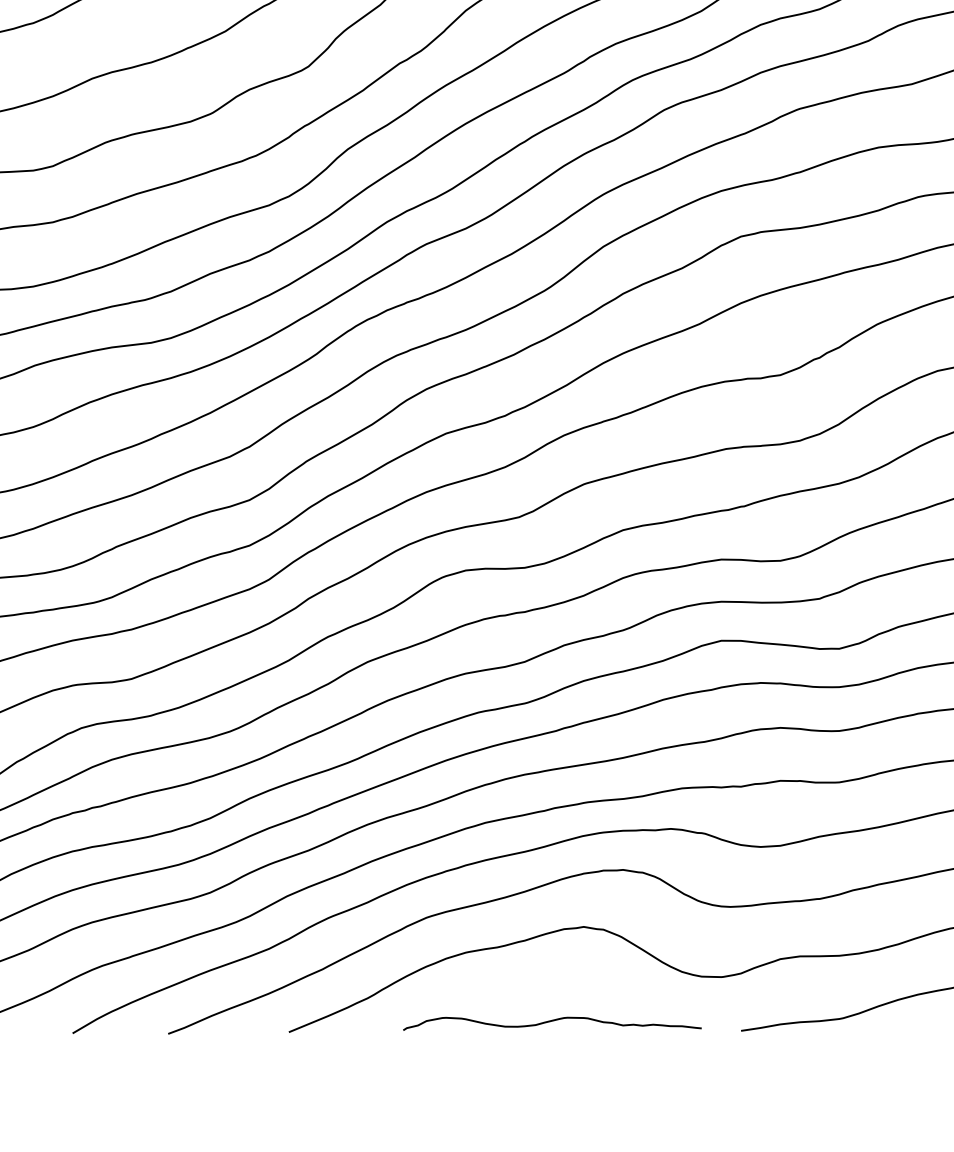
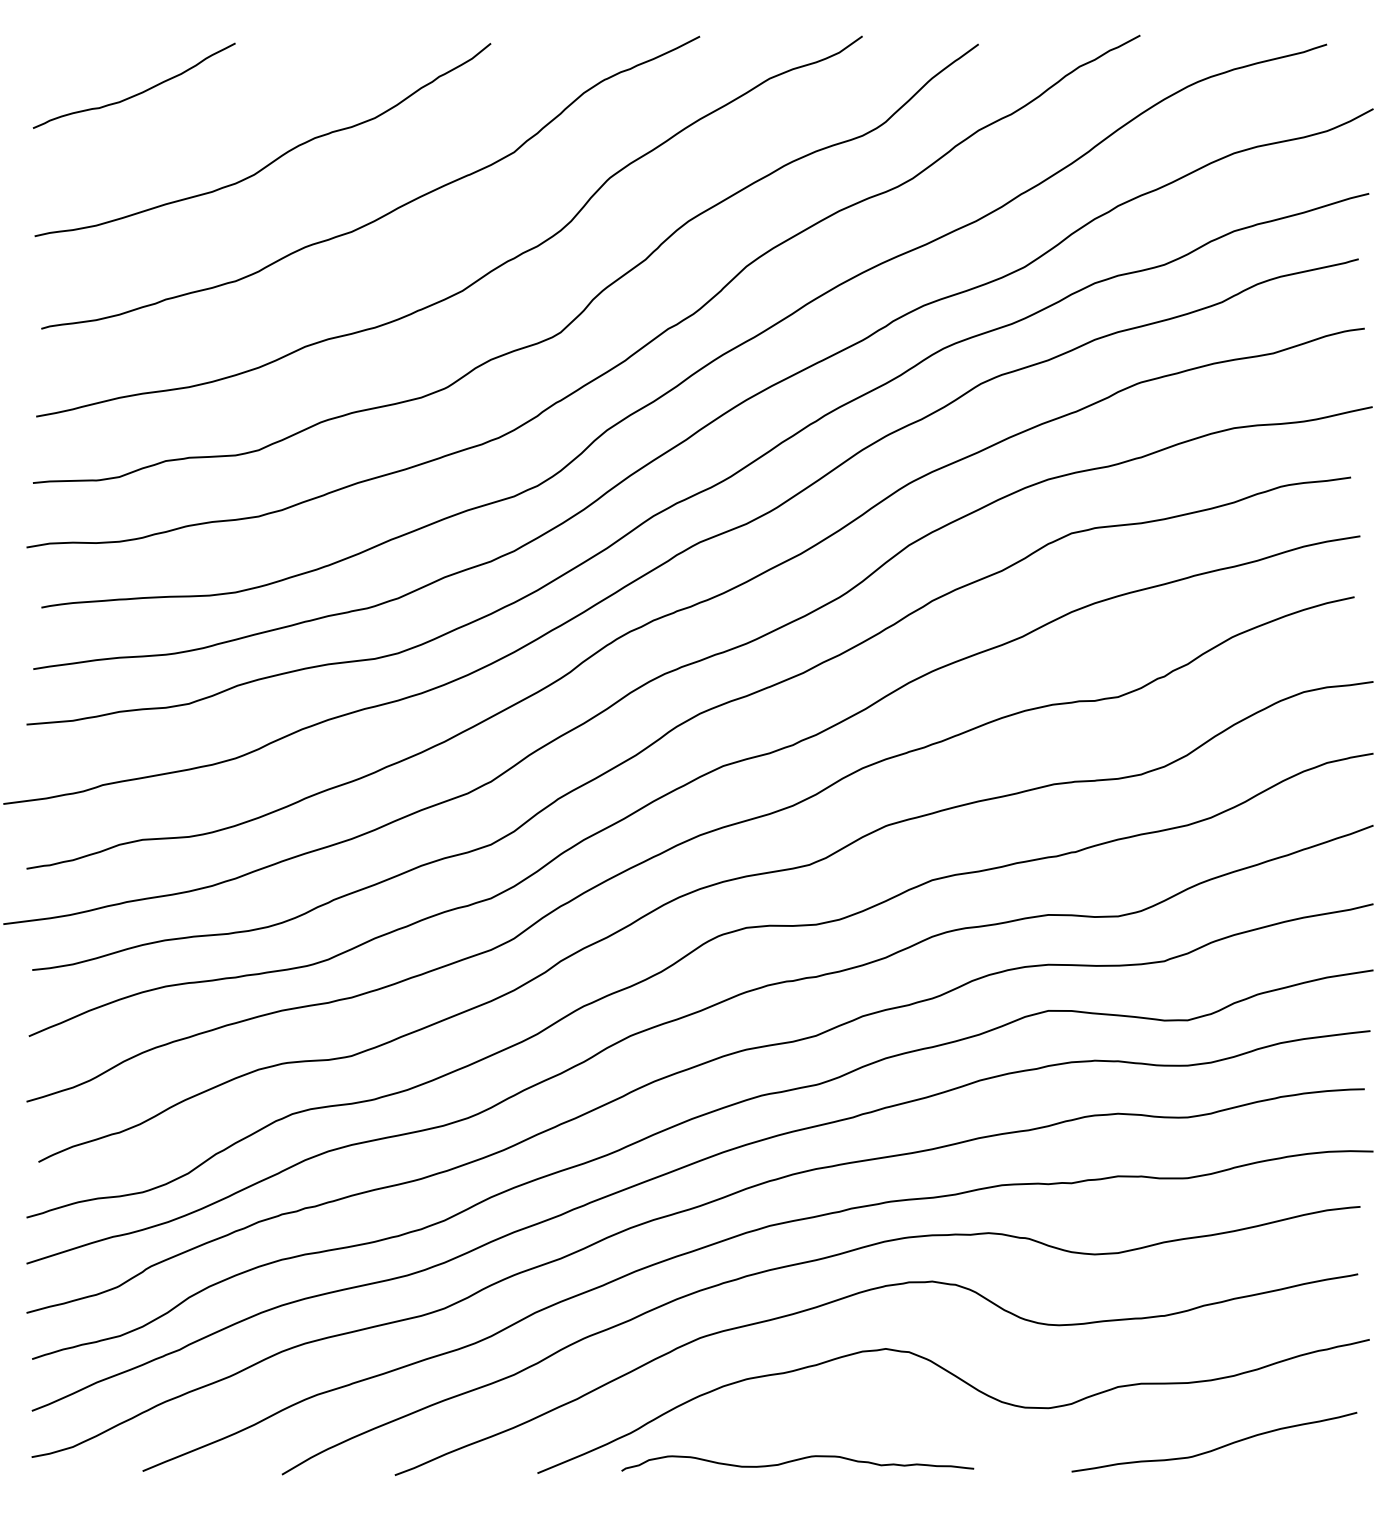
curve: (550, 1022) -> (795, 1461), moved

